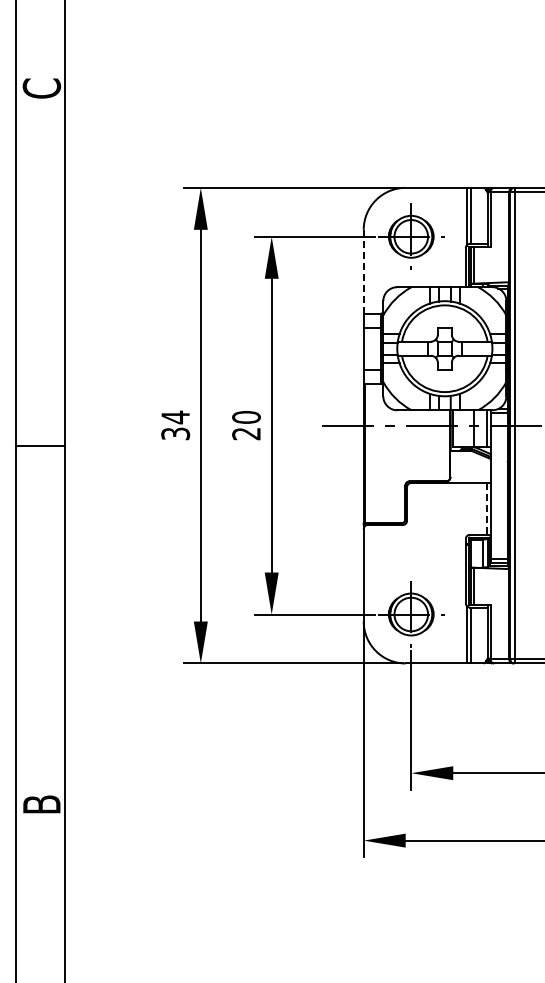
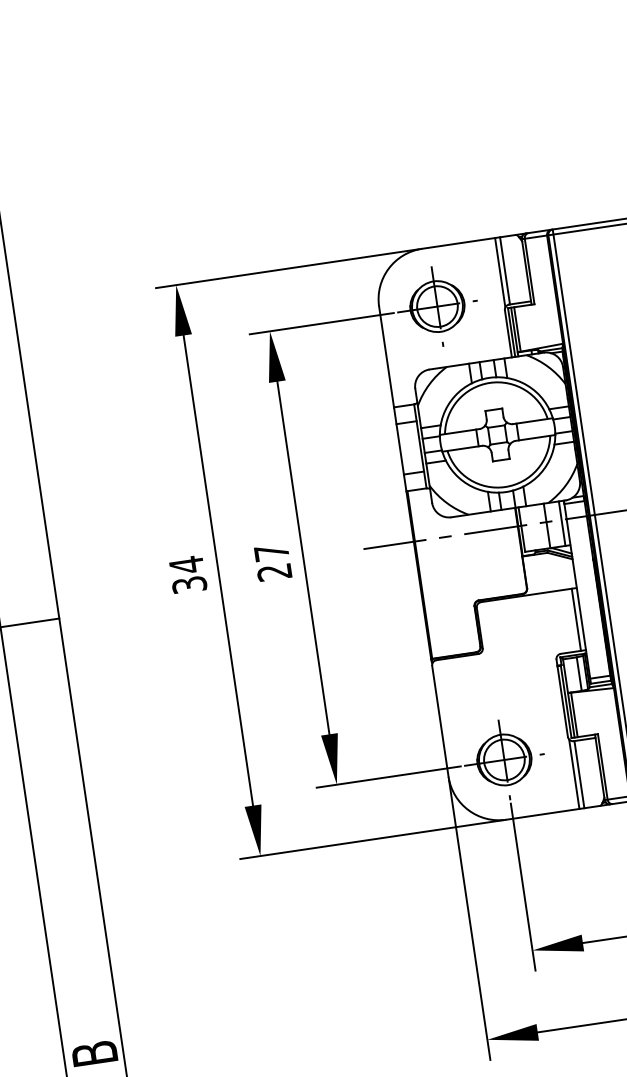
line: (363, 271) -> (386, 356), dashed -> solid
text: (246, 417) -> (271, 552), 20 -> 27
line: (486, 508) -> (575, 619), dashed -> solid

